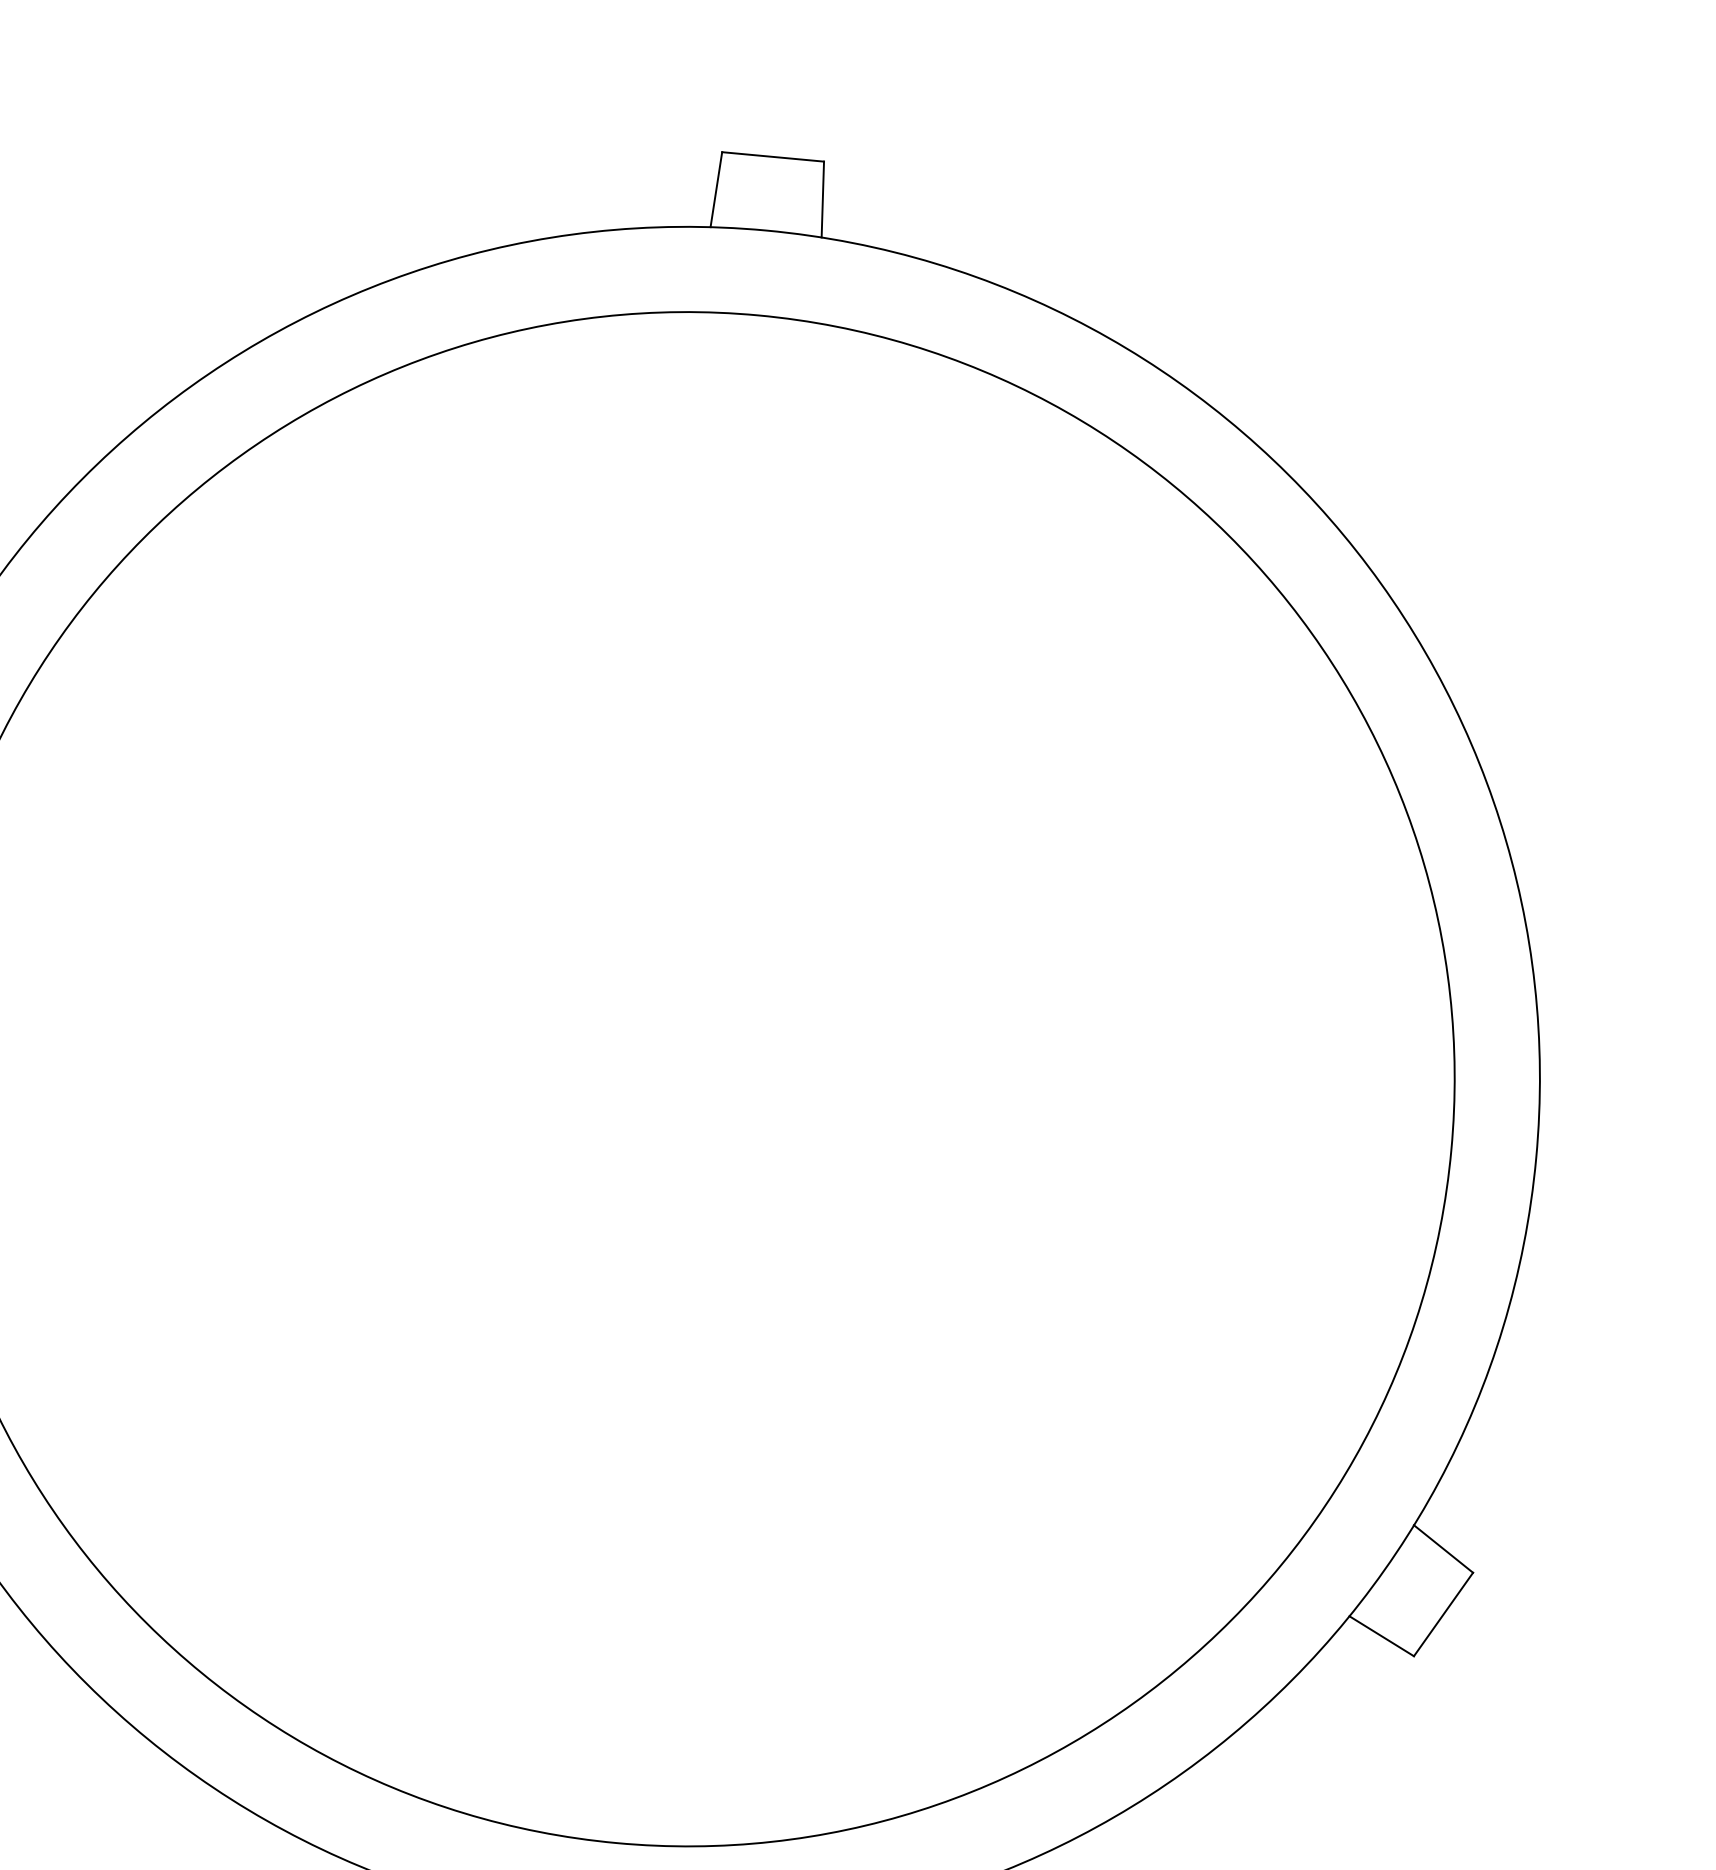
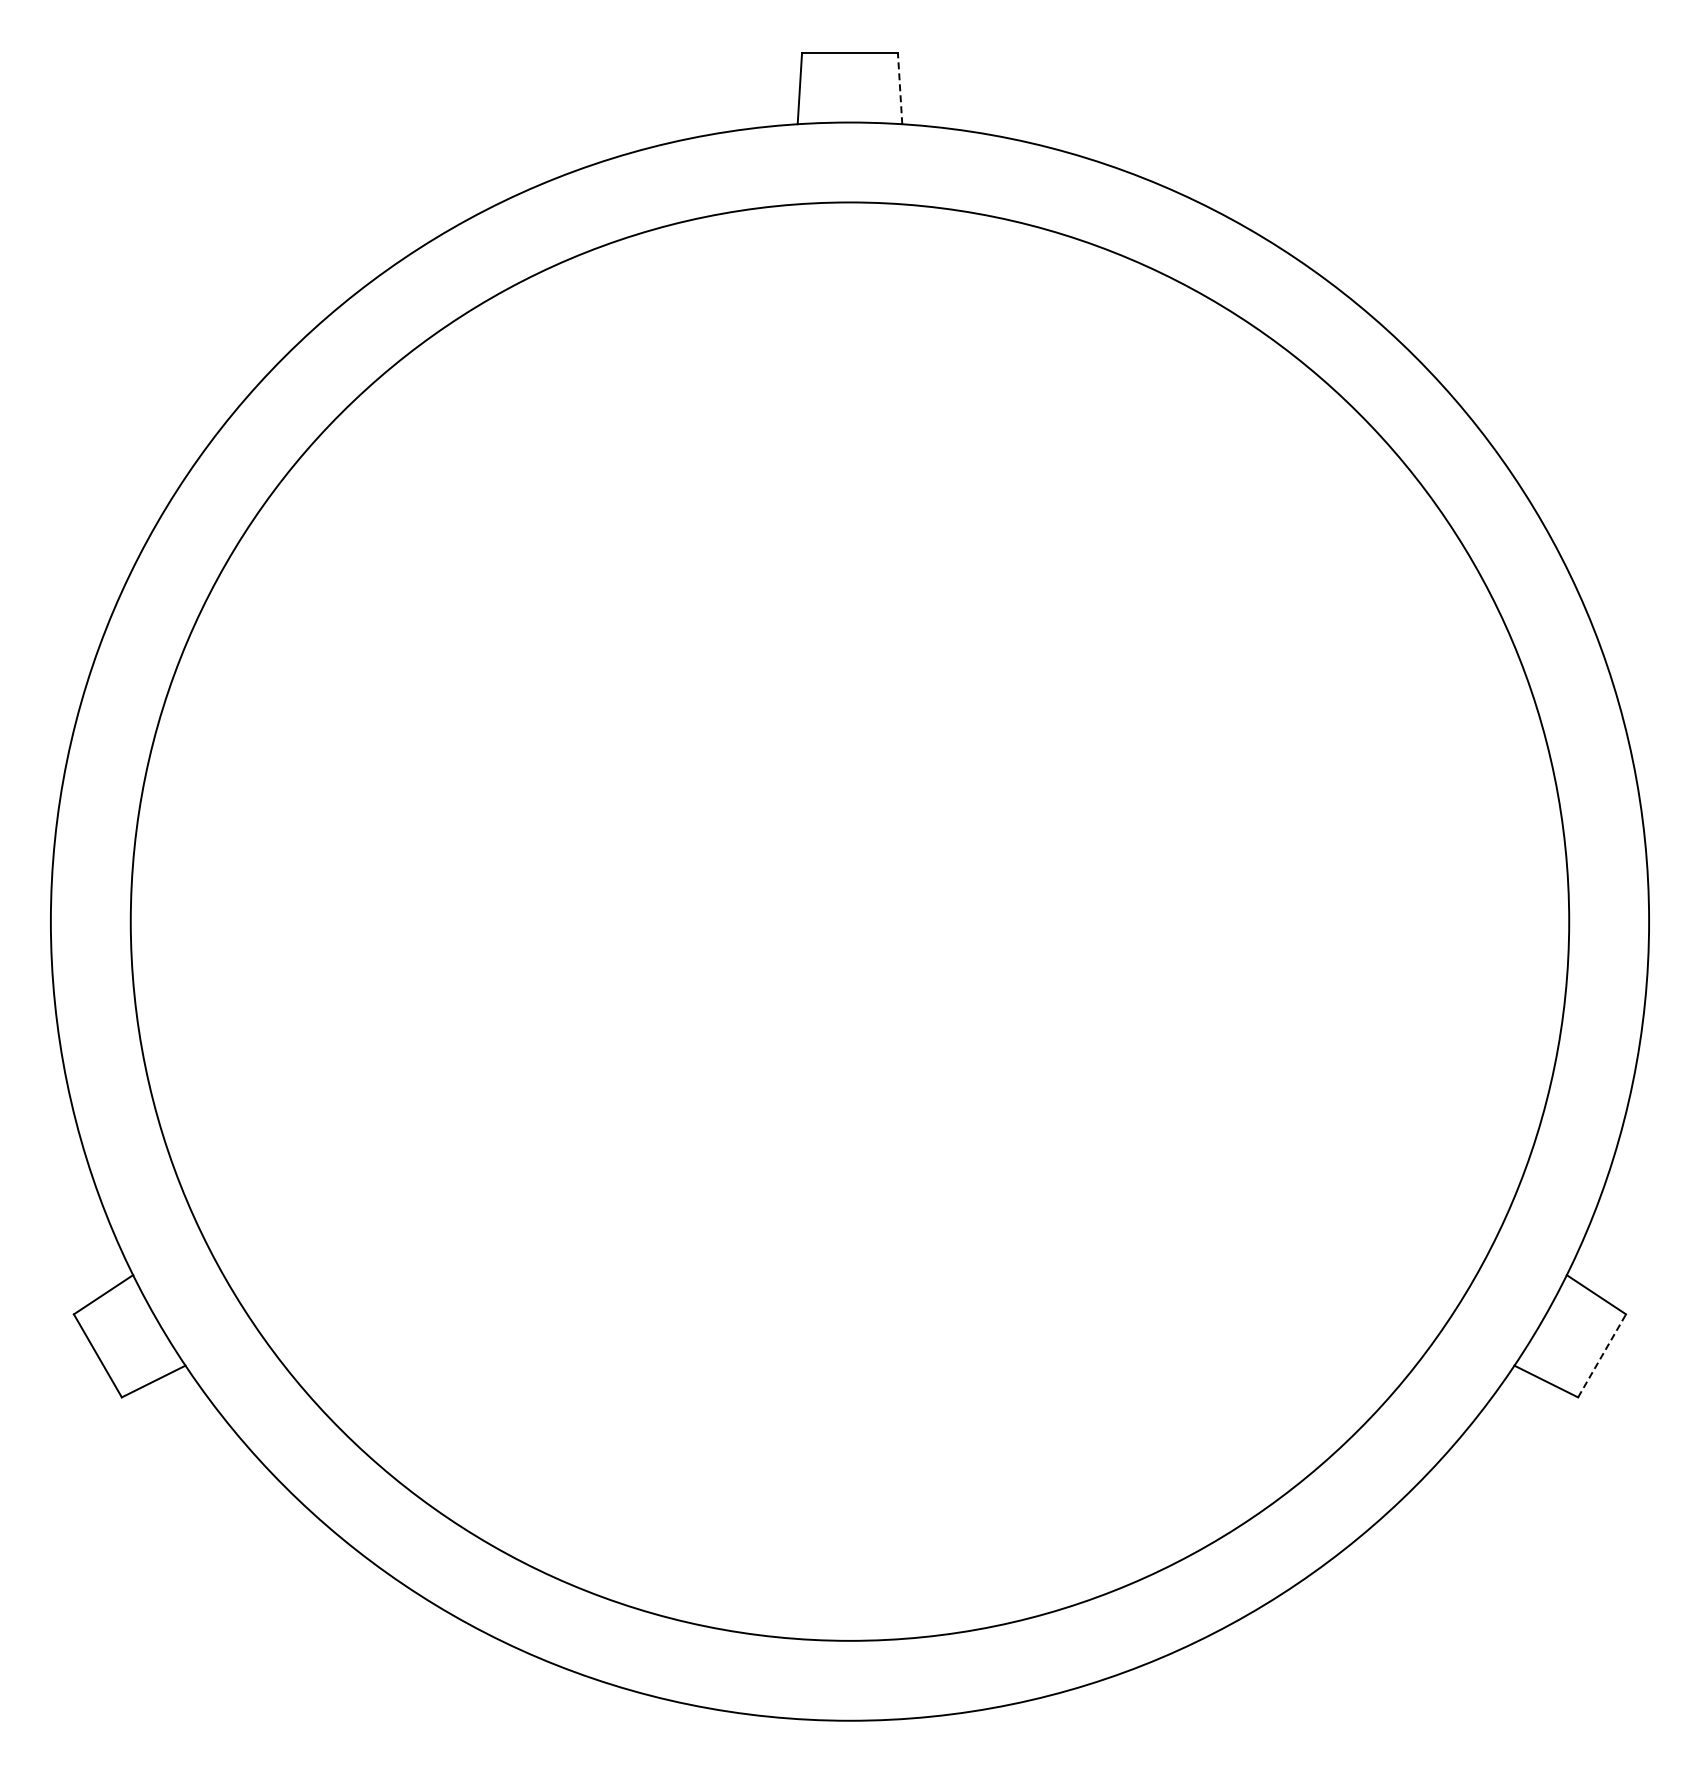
line: (823, 199) -> (900, 88), solid -> dashed
line: (1443, 1614) -> (1602, 1355), solid -> dashed

